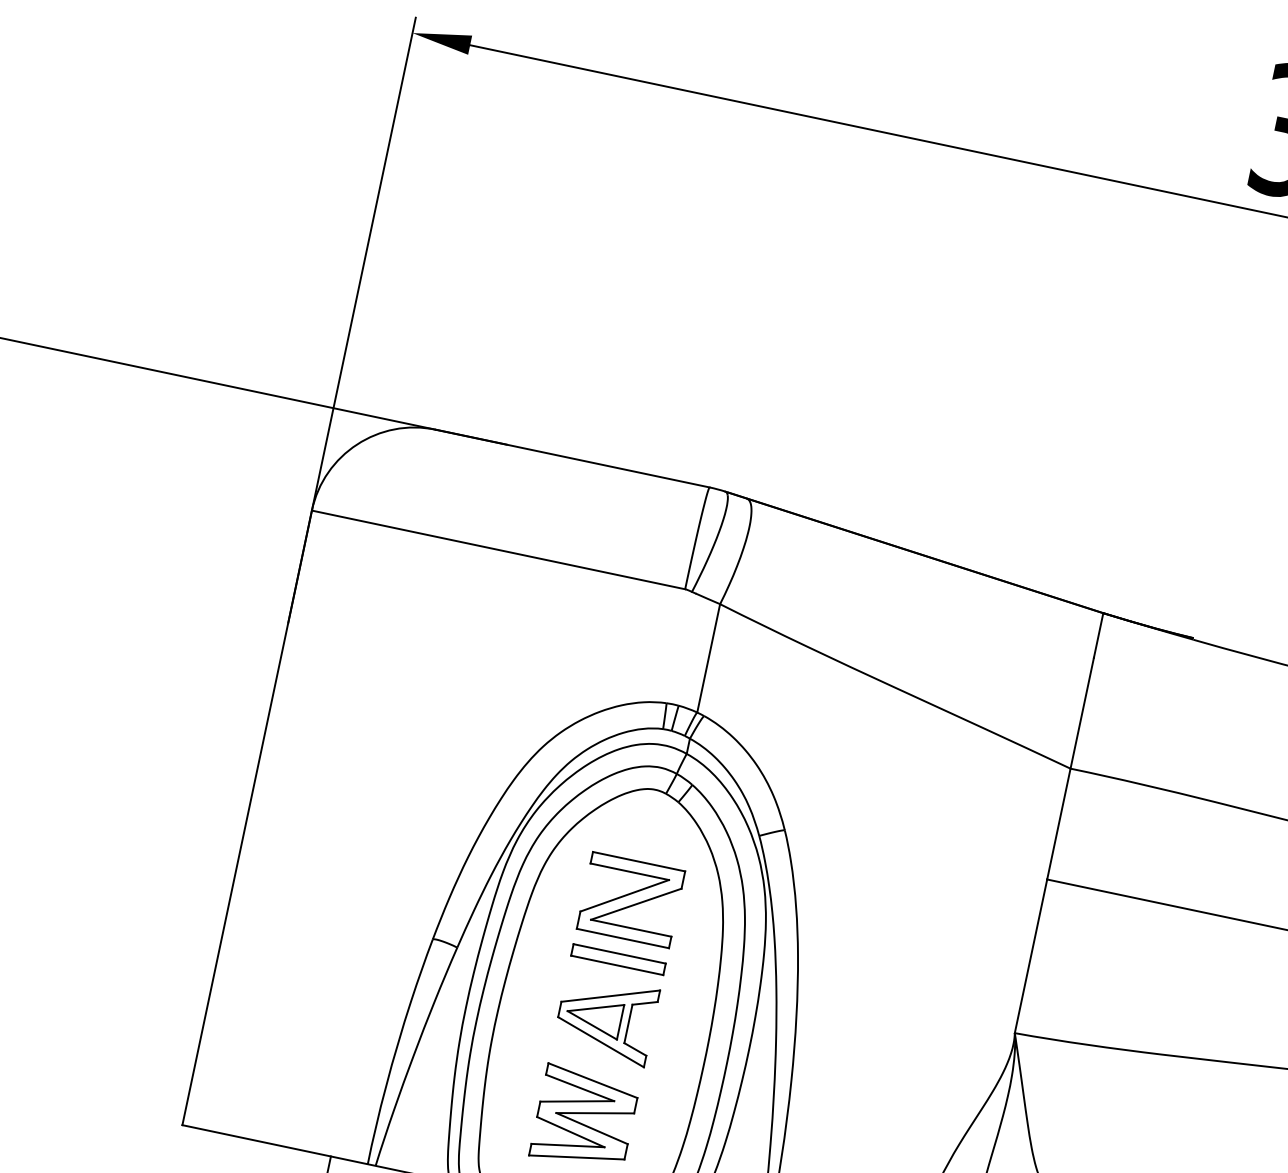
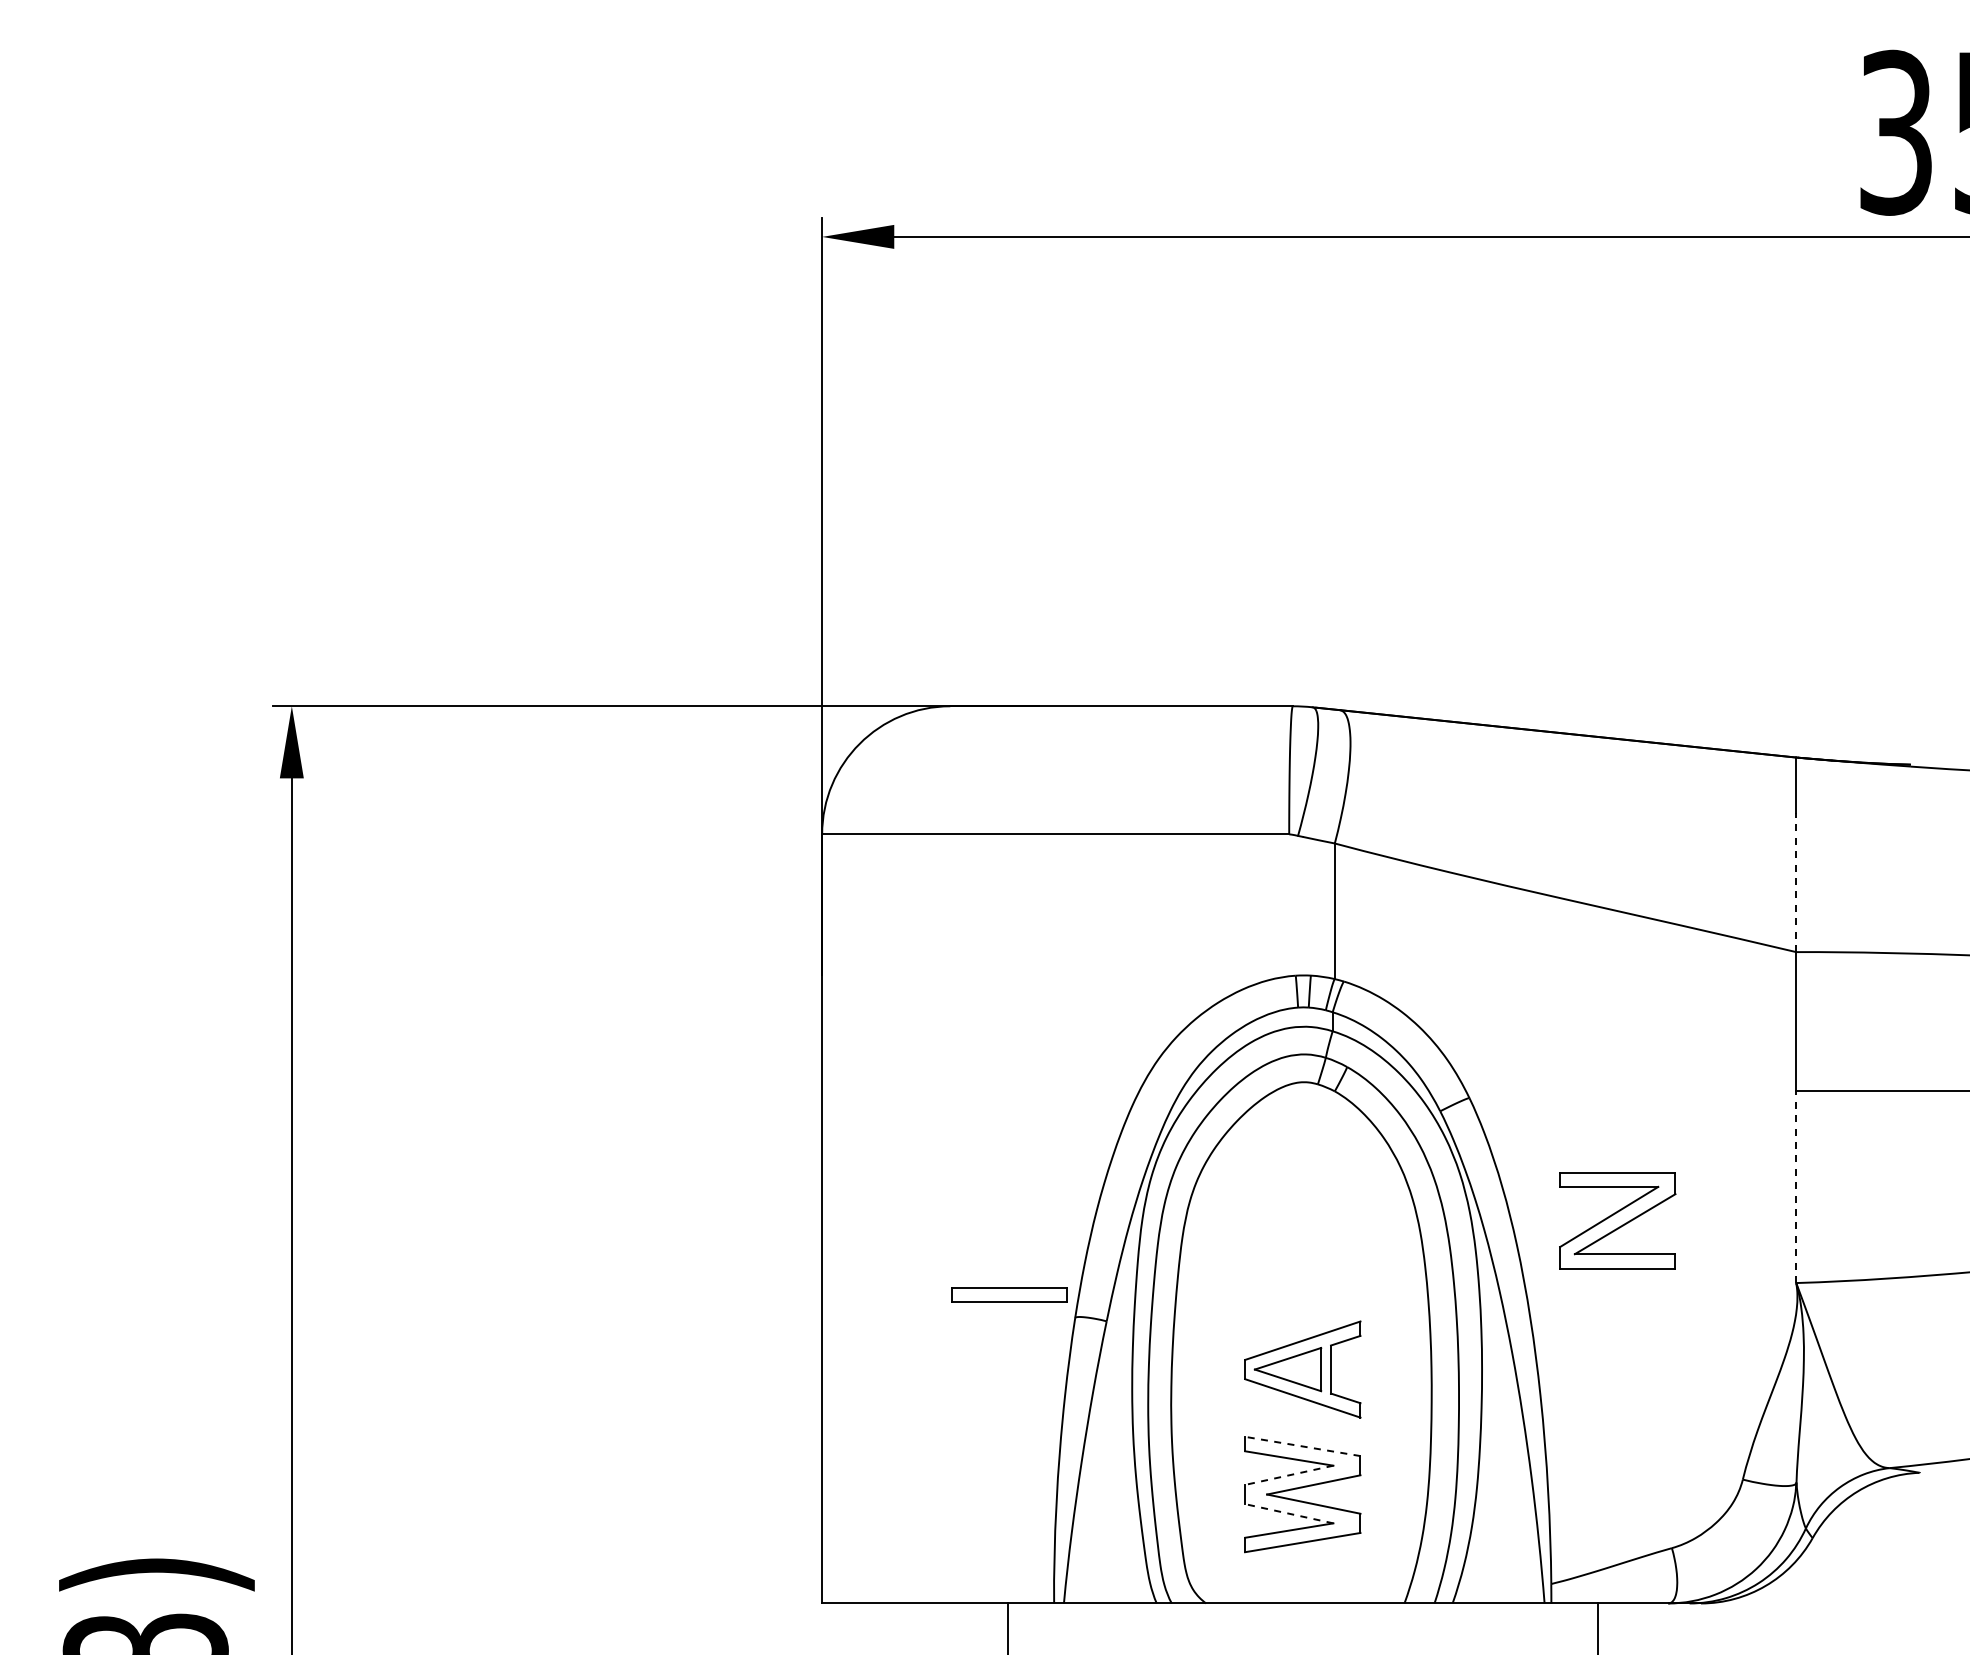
line: (1082, 713) -> (1796, 882), solid -> dashed
part: (630, 900) -> (1617, 1220), moved
line: (1031, 956) -> (1796, 1186), solid -> dashed
part: (618, 959) -> (1009, 1294), moved
line: (592, 1080) -> (1302, 1446), solid -> dashed
line: (576, 1101) -> (1288, 1475), solid -> dashed
line: (570, 1131) -> (1288, 1513), solid -> dashed

